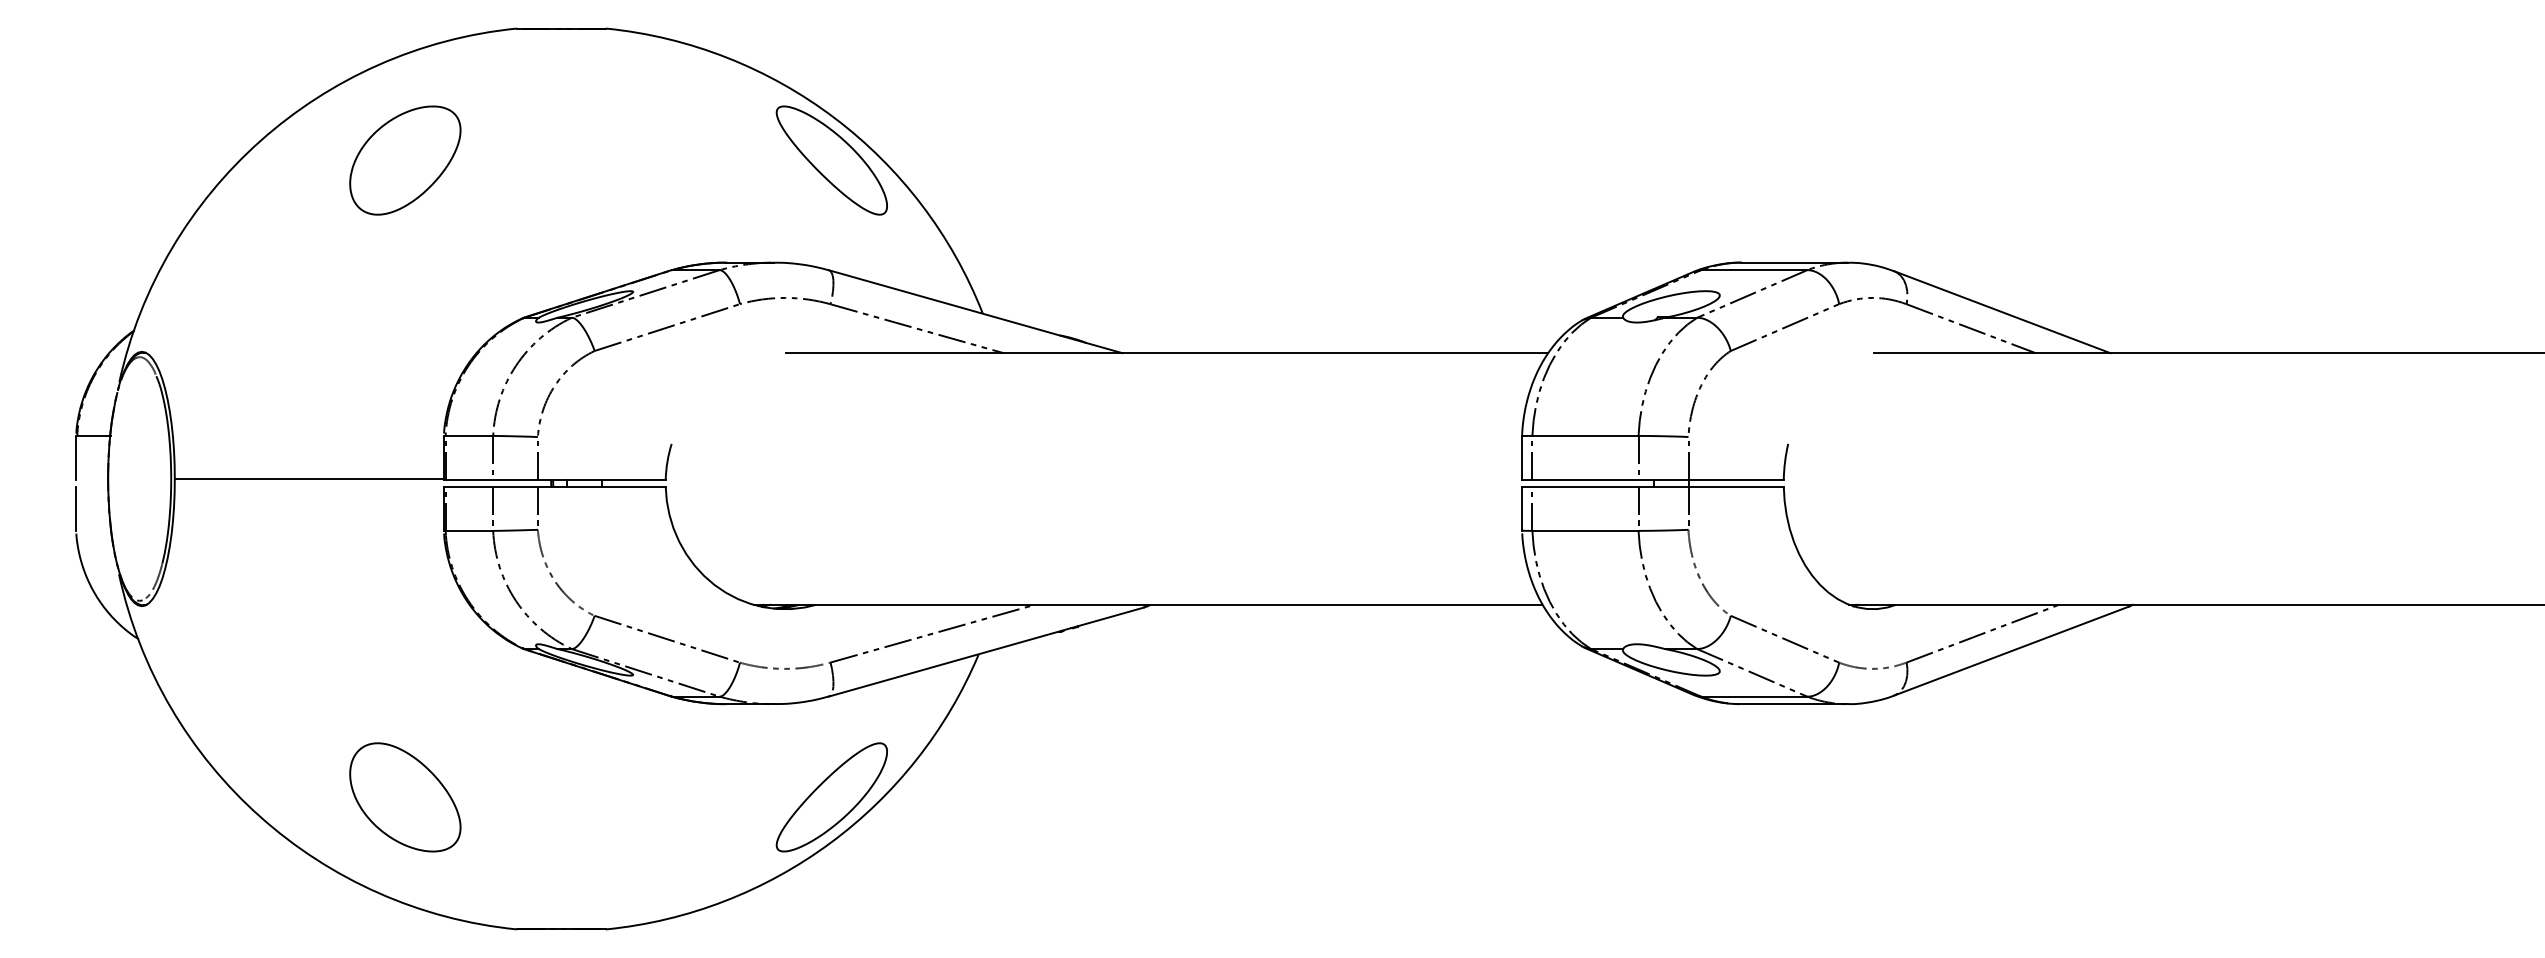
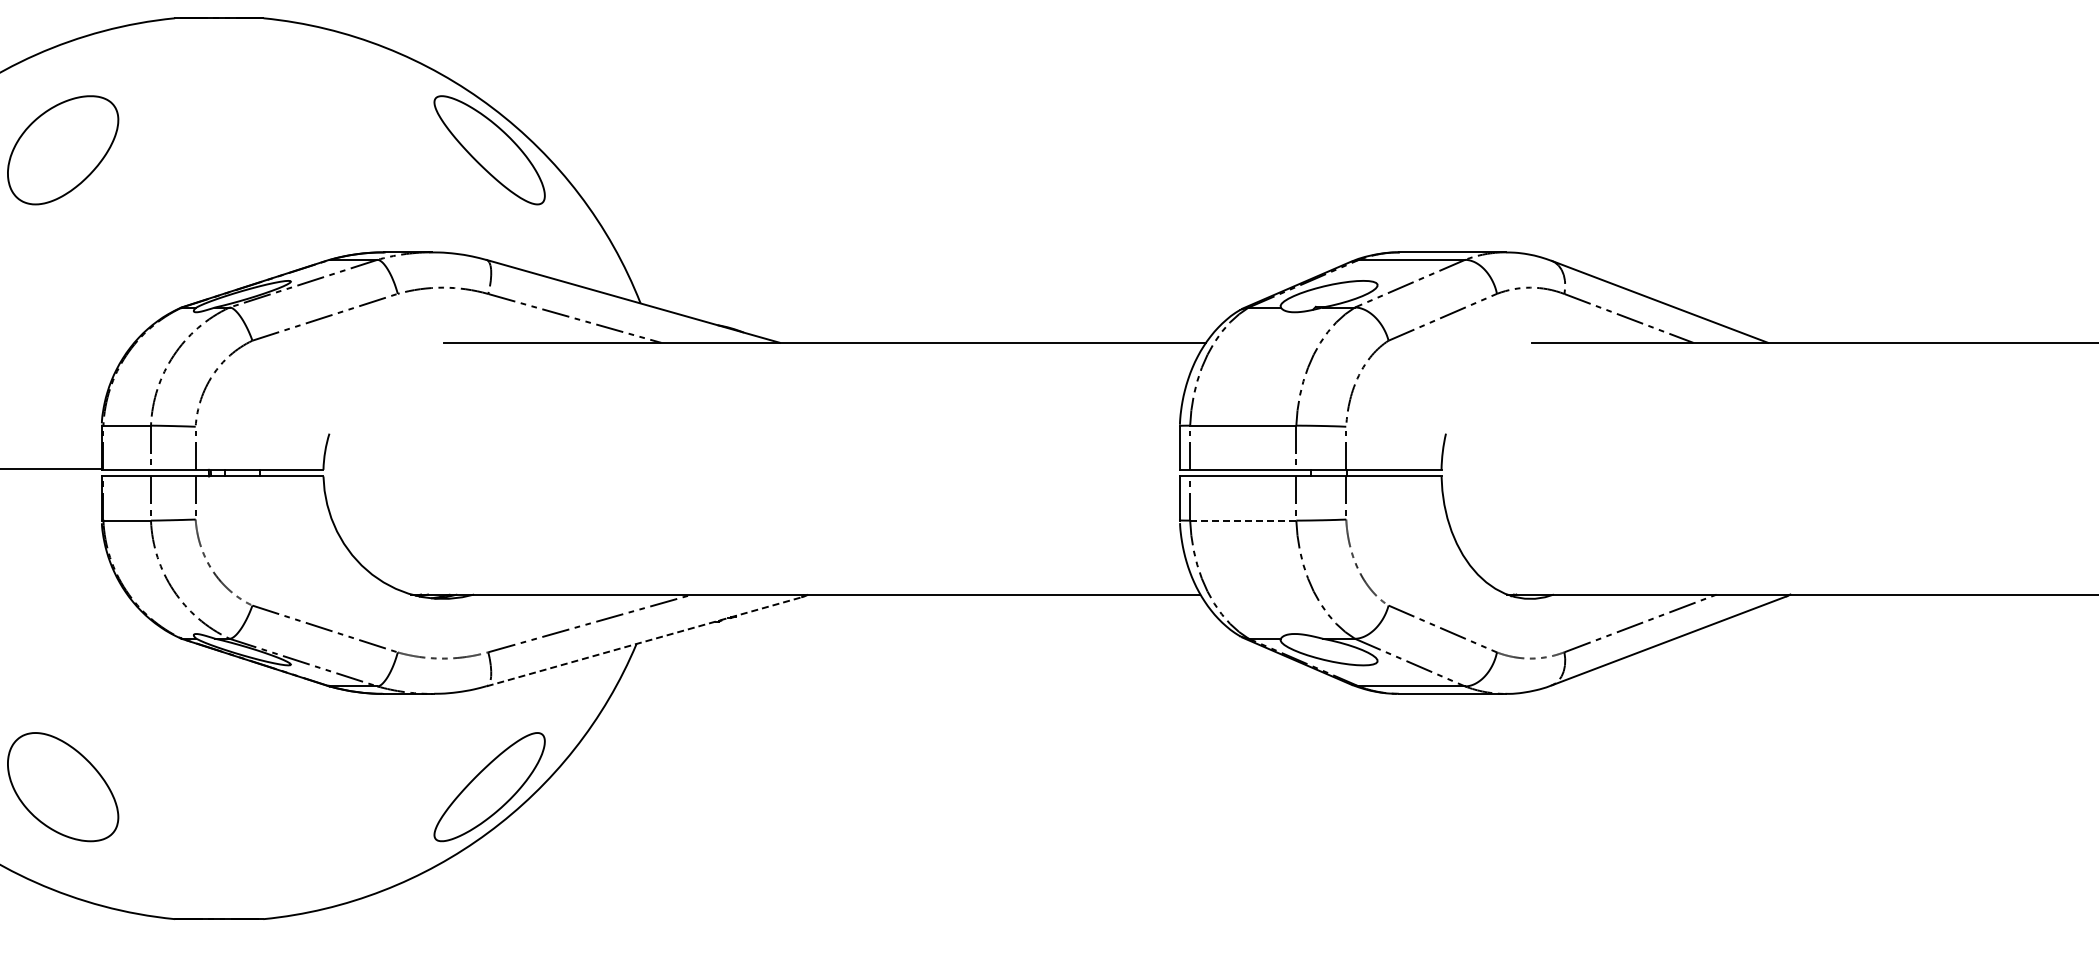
line: (1584, 530) -> (1242, 520), solid -> dashed
line: (986, 651) -> (644, 641), solid -> dashed

